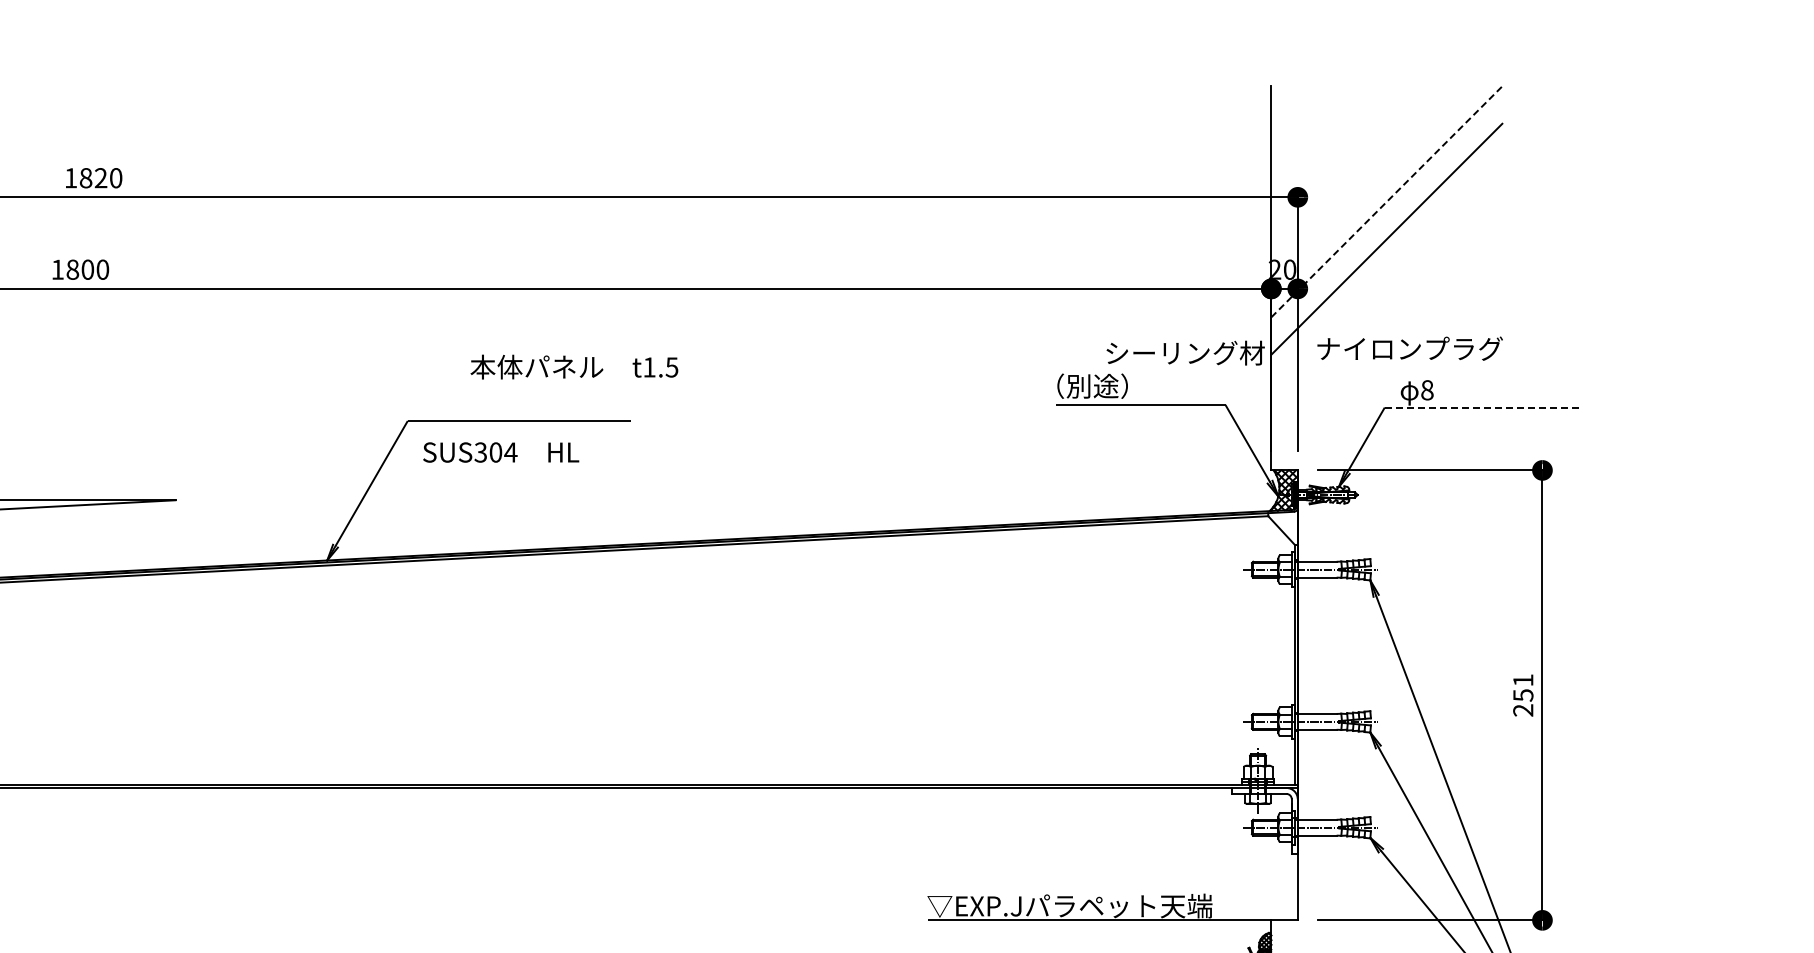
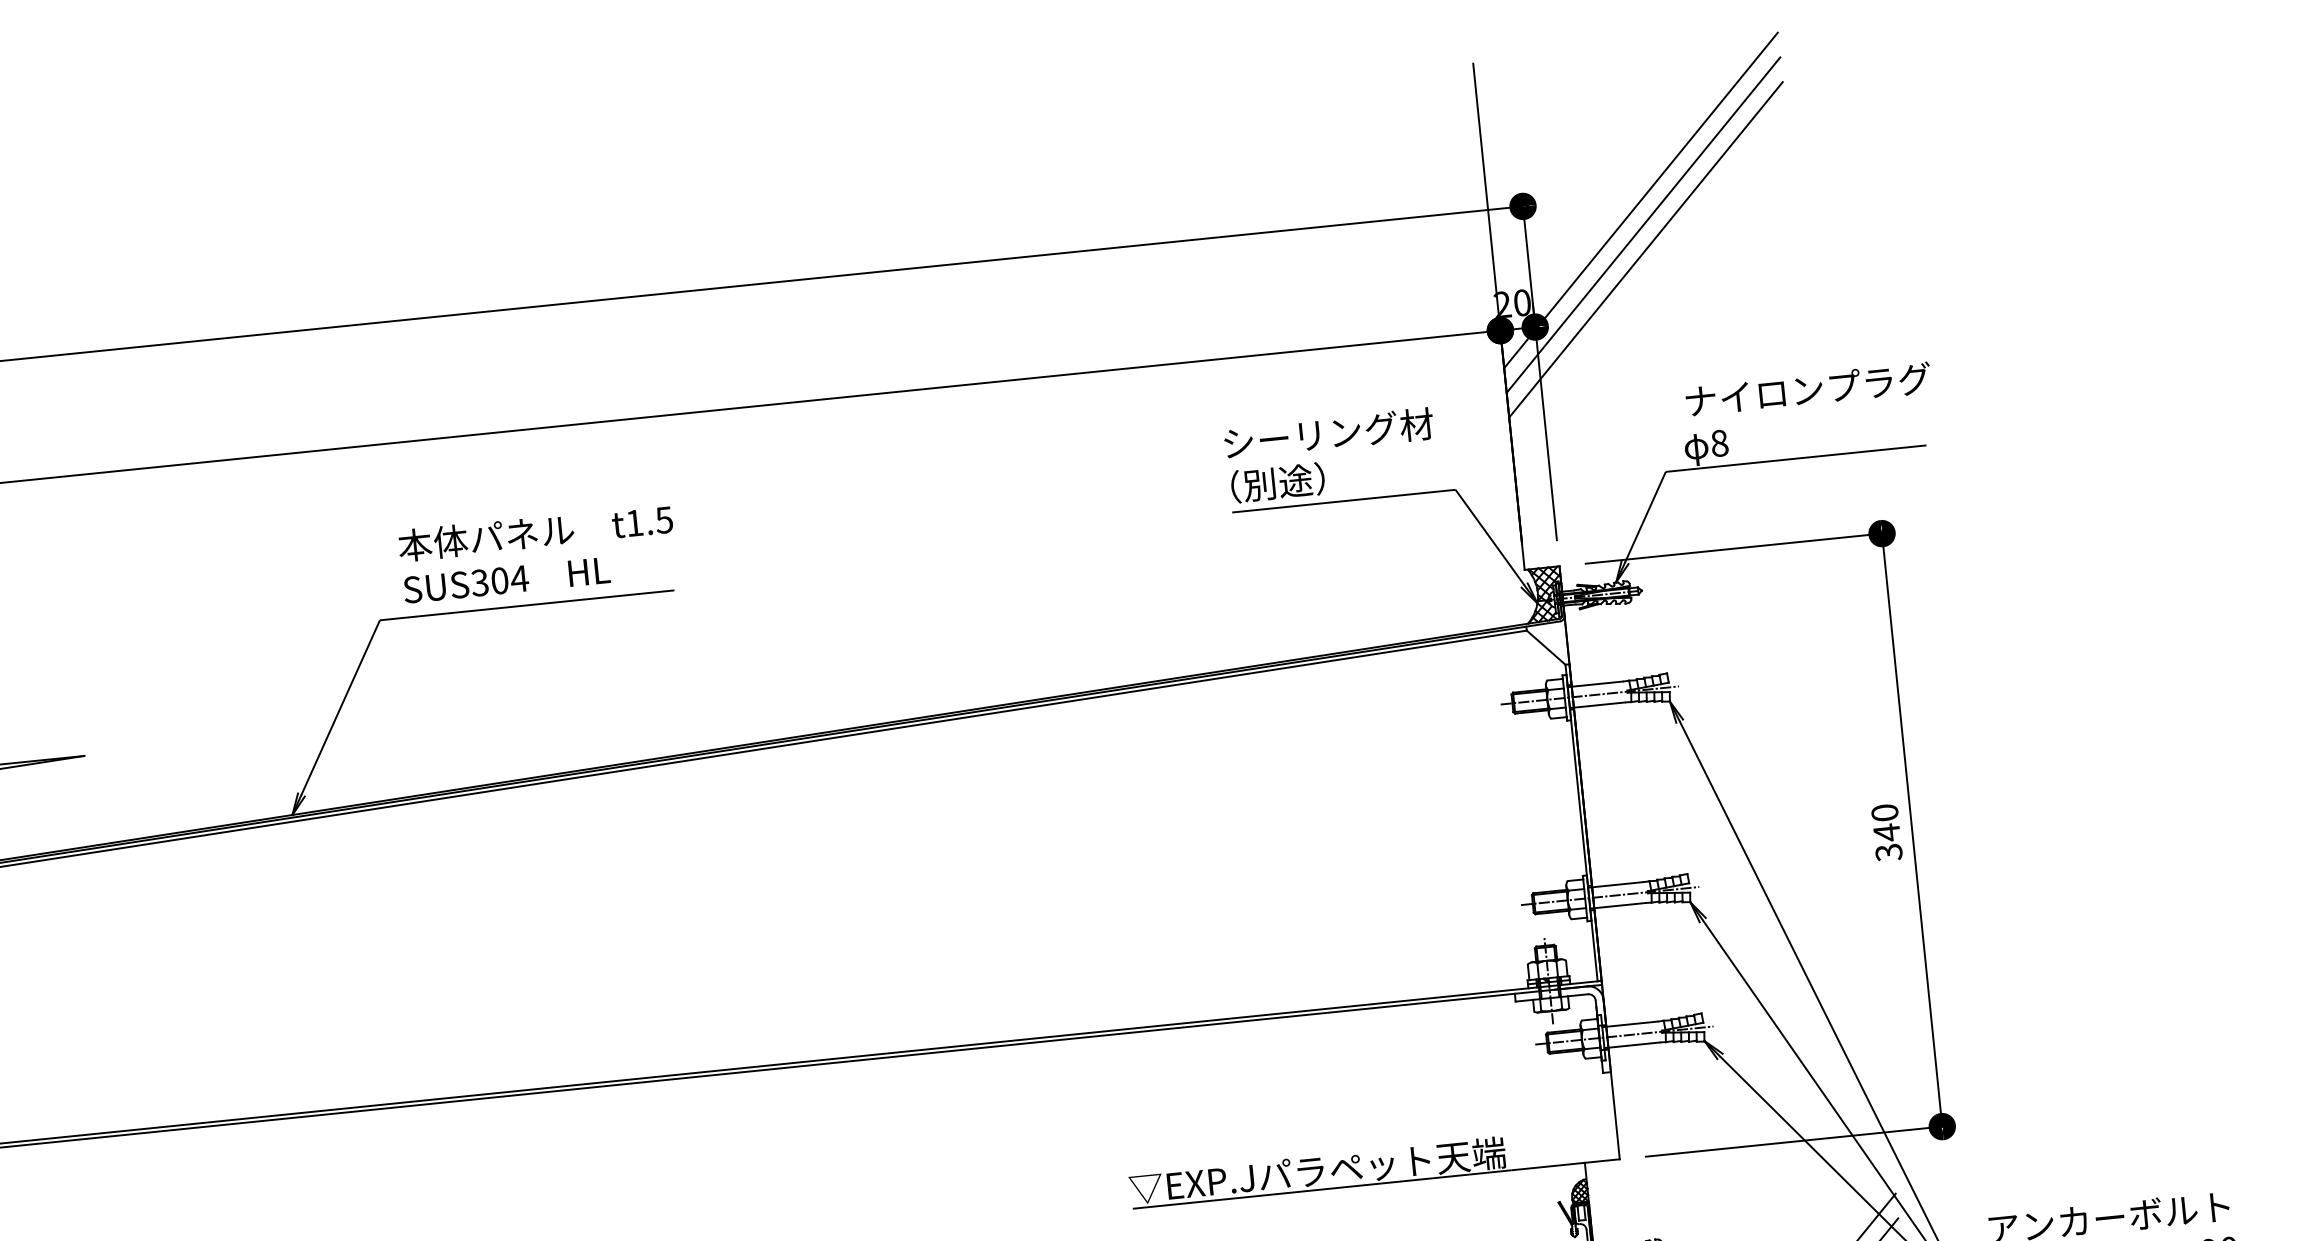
line: (1387, 201) -> (1641, 199), dashed -> solid
line: (1386, 220) -> (1643, 225), added
text: (1409, 348) -> (1807, 389), moved
text: (1185, 352) -> (1328, 432), moved
text: (574, 366) -> (535, 531), moved
line: (1483, 407) -> (1795, 458), dashed -> solid
text: (501, 452) -> (507, 580), moved
text: (1523, 695) -> (1887, 832), 251 -> 340

